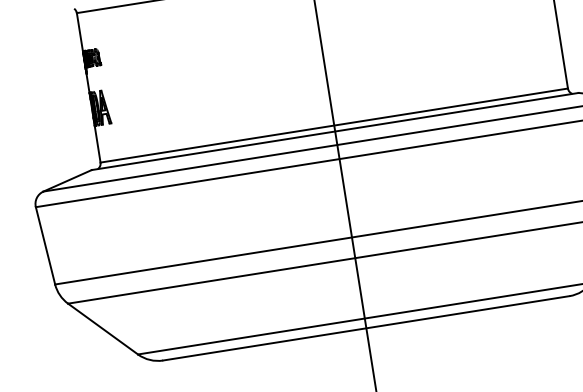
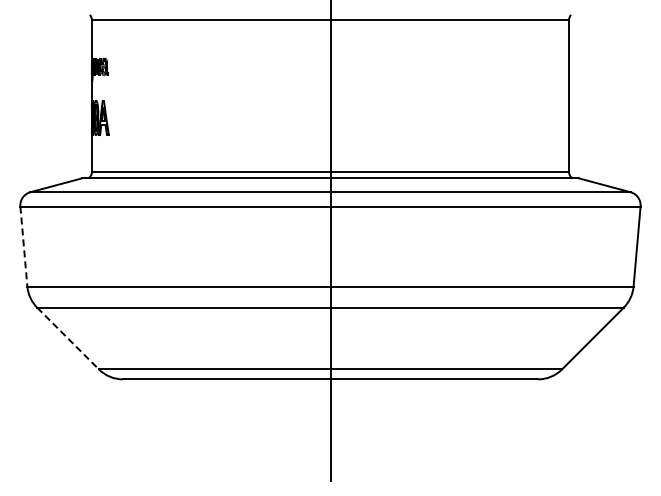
line: (45, 246) -> (23, 247), solid -> dashed
line: (103, 328) -> (68, 338), solid -> dashed

